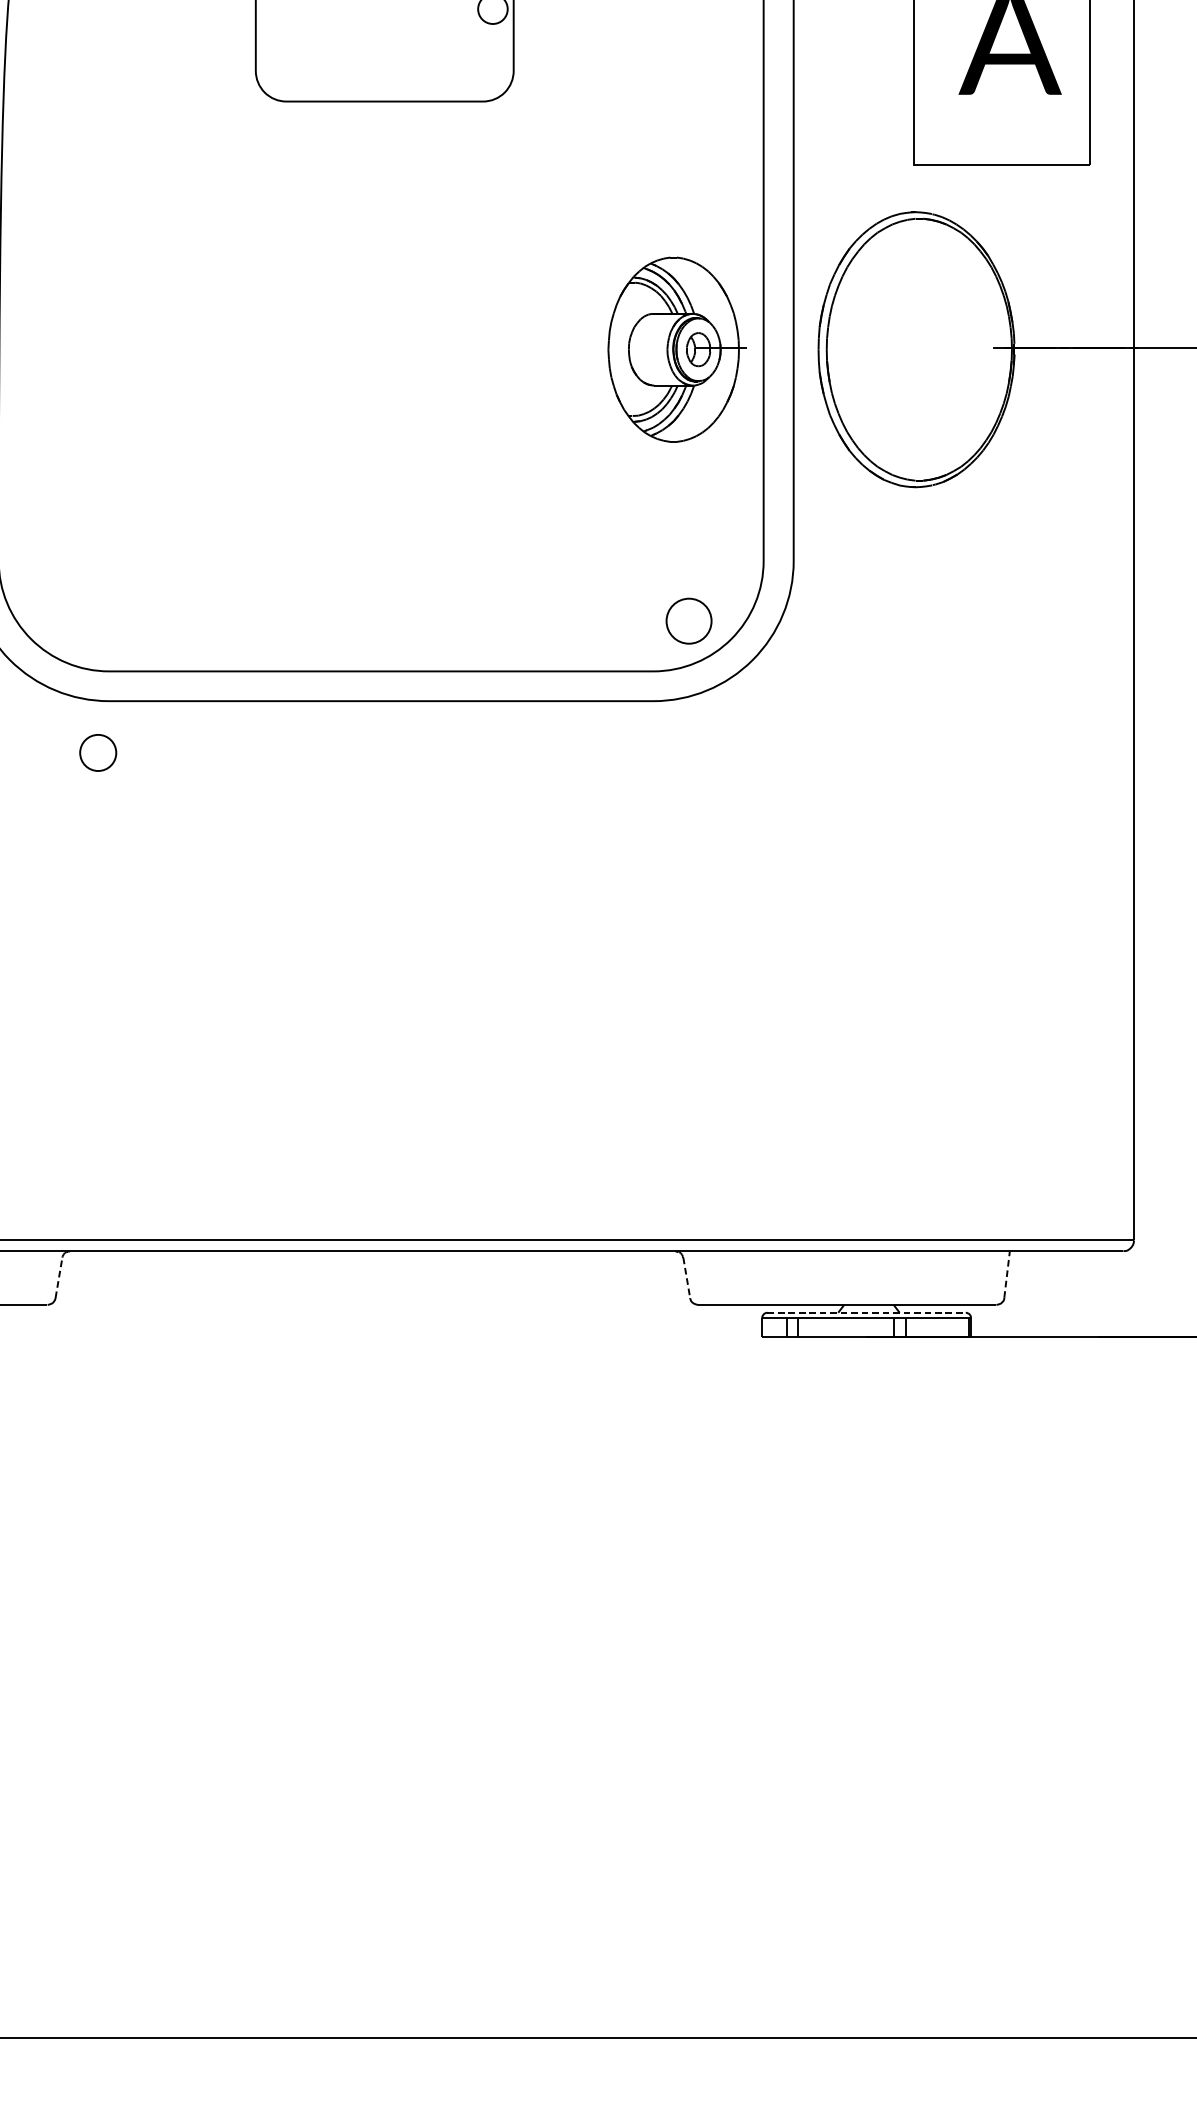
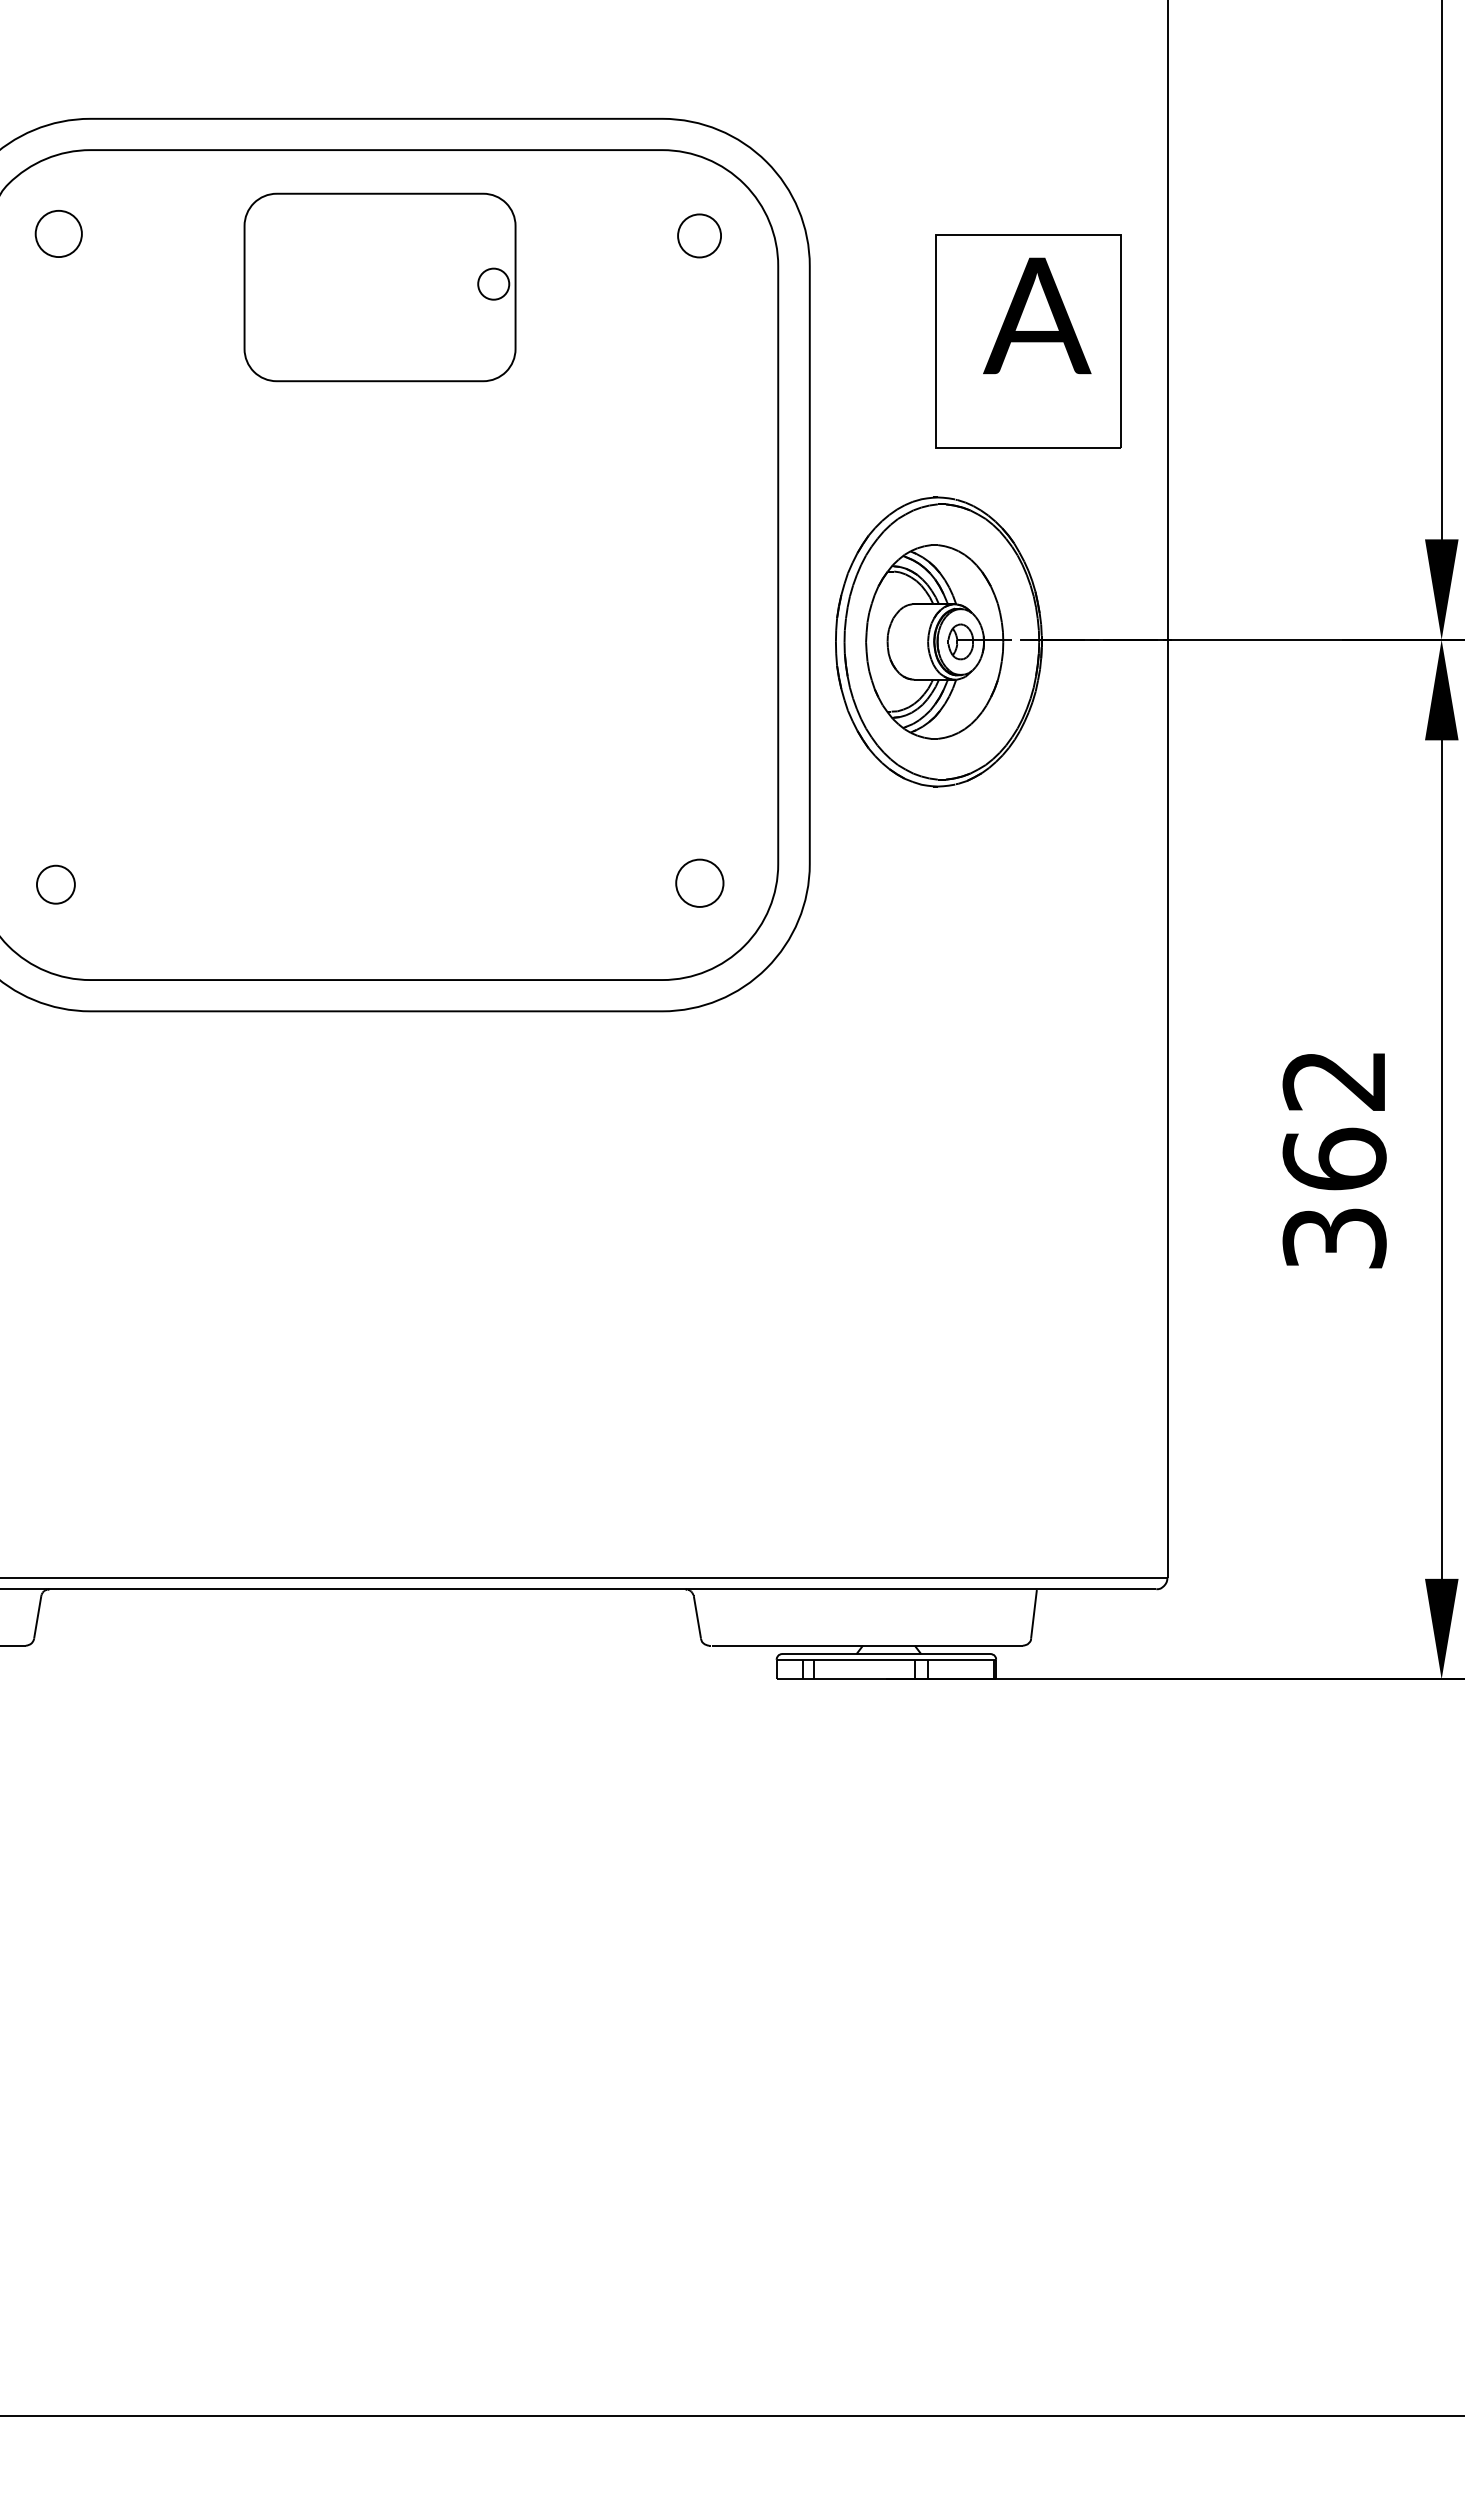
part: (677, 349) -> (938, 641), moved
circle: (688, 620) -> (699, 882), moved
circle: (97, 752) -> (55, 884), moved
line: (1007, 1274) -> (1034, 1613), dashed -> solid
line: (58, 1278) -> (37, 1617), dashed -> solid
line: (686, 1278) -> (697, 1617), dashed -> solid
line: (866, 1313) -> (886, 1654), dashed -> solid

